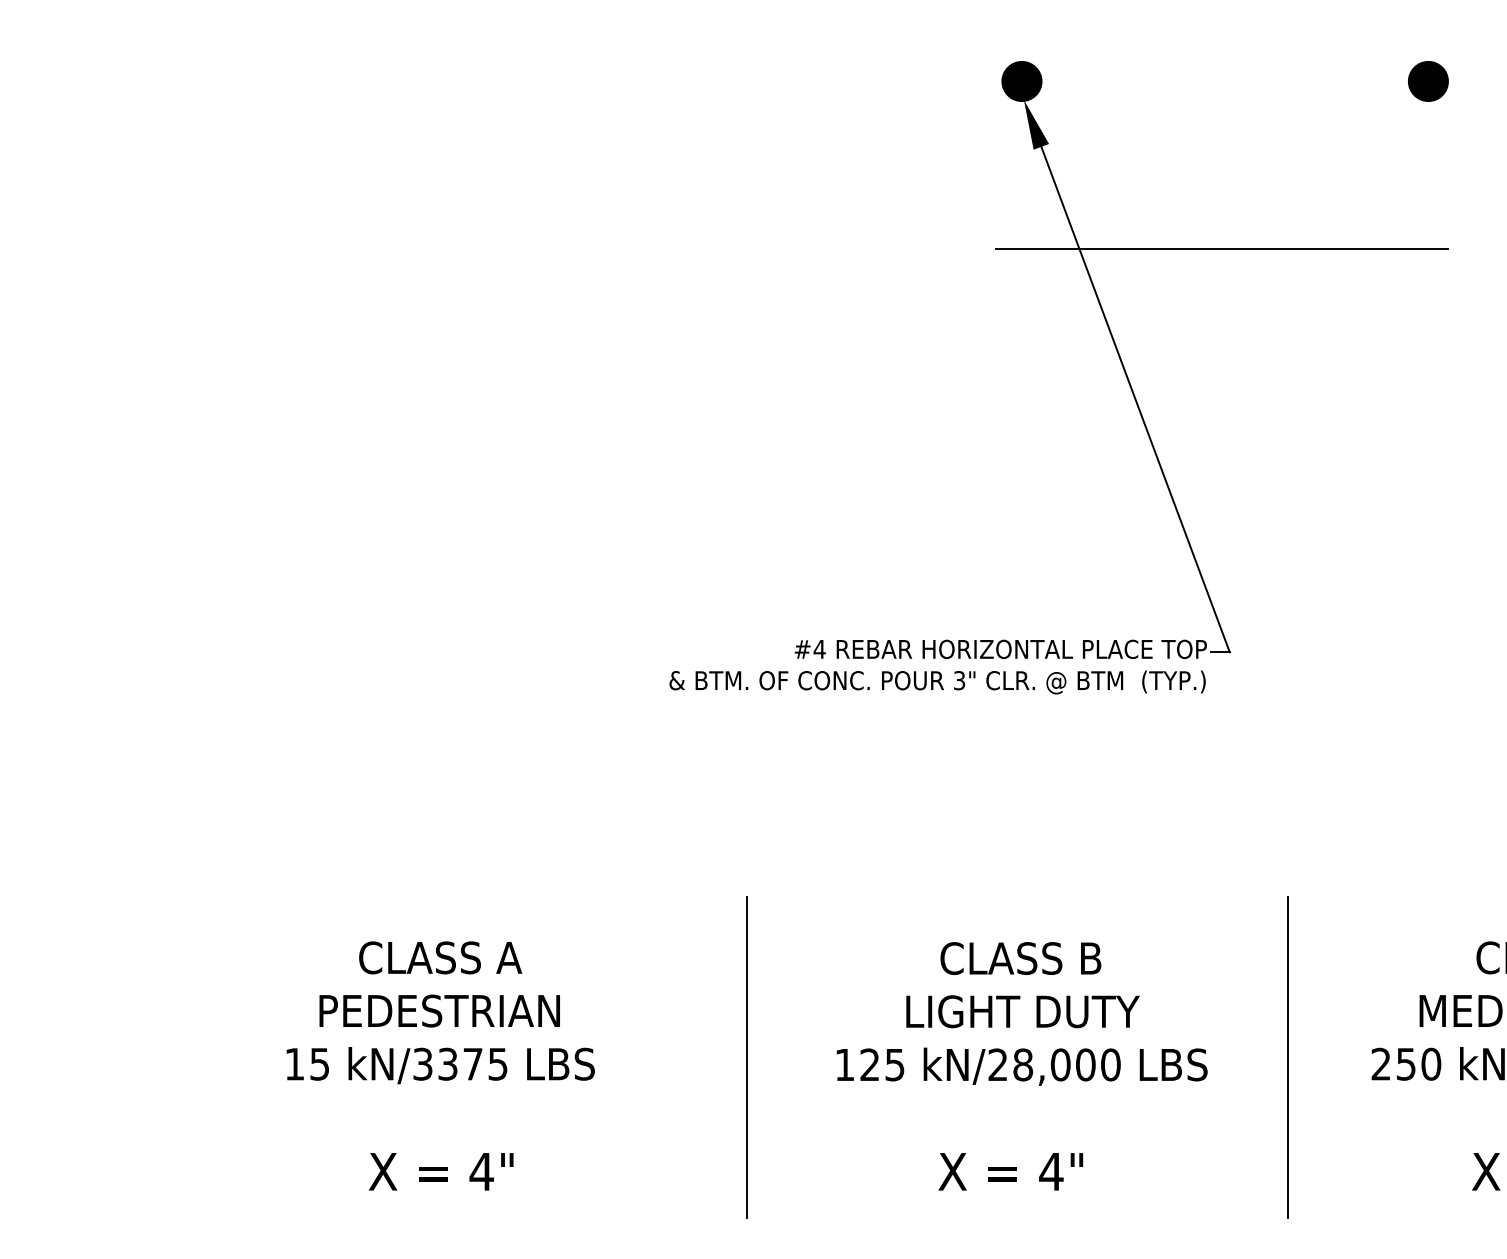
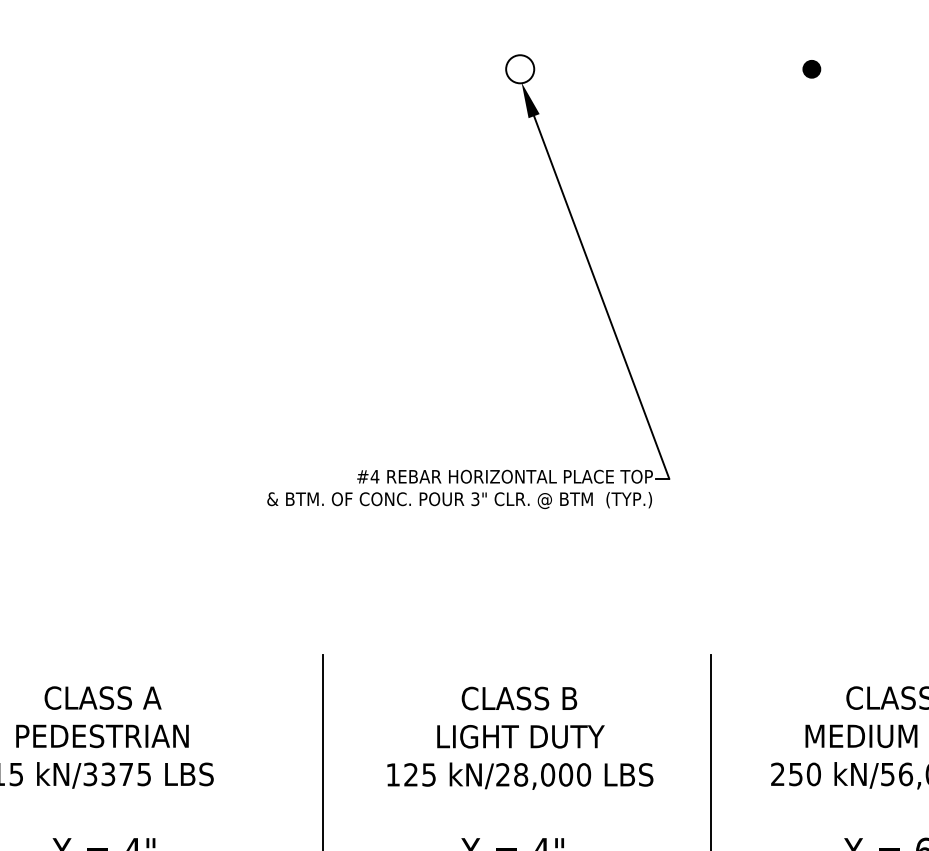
fill: (1021, 81) -> (519, 69), removed
part: (1428, 81) -> (811, 69), size x0.6
line: (1222, 249) -> (664, 189), removed

